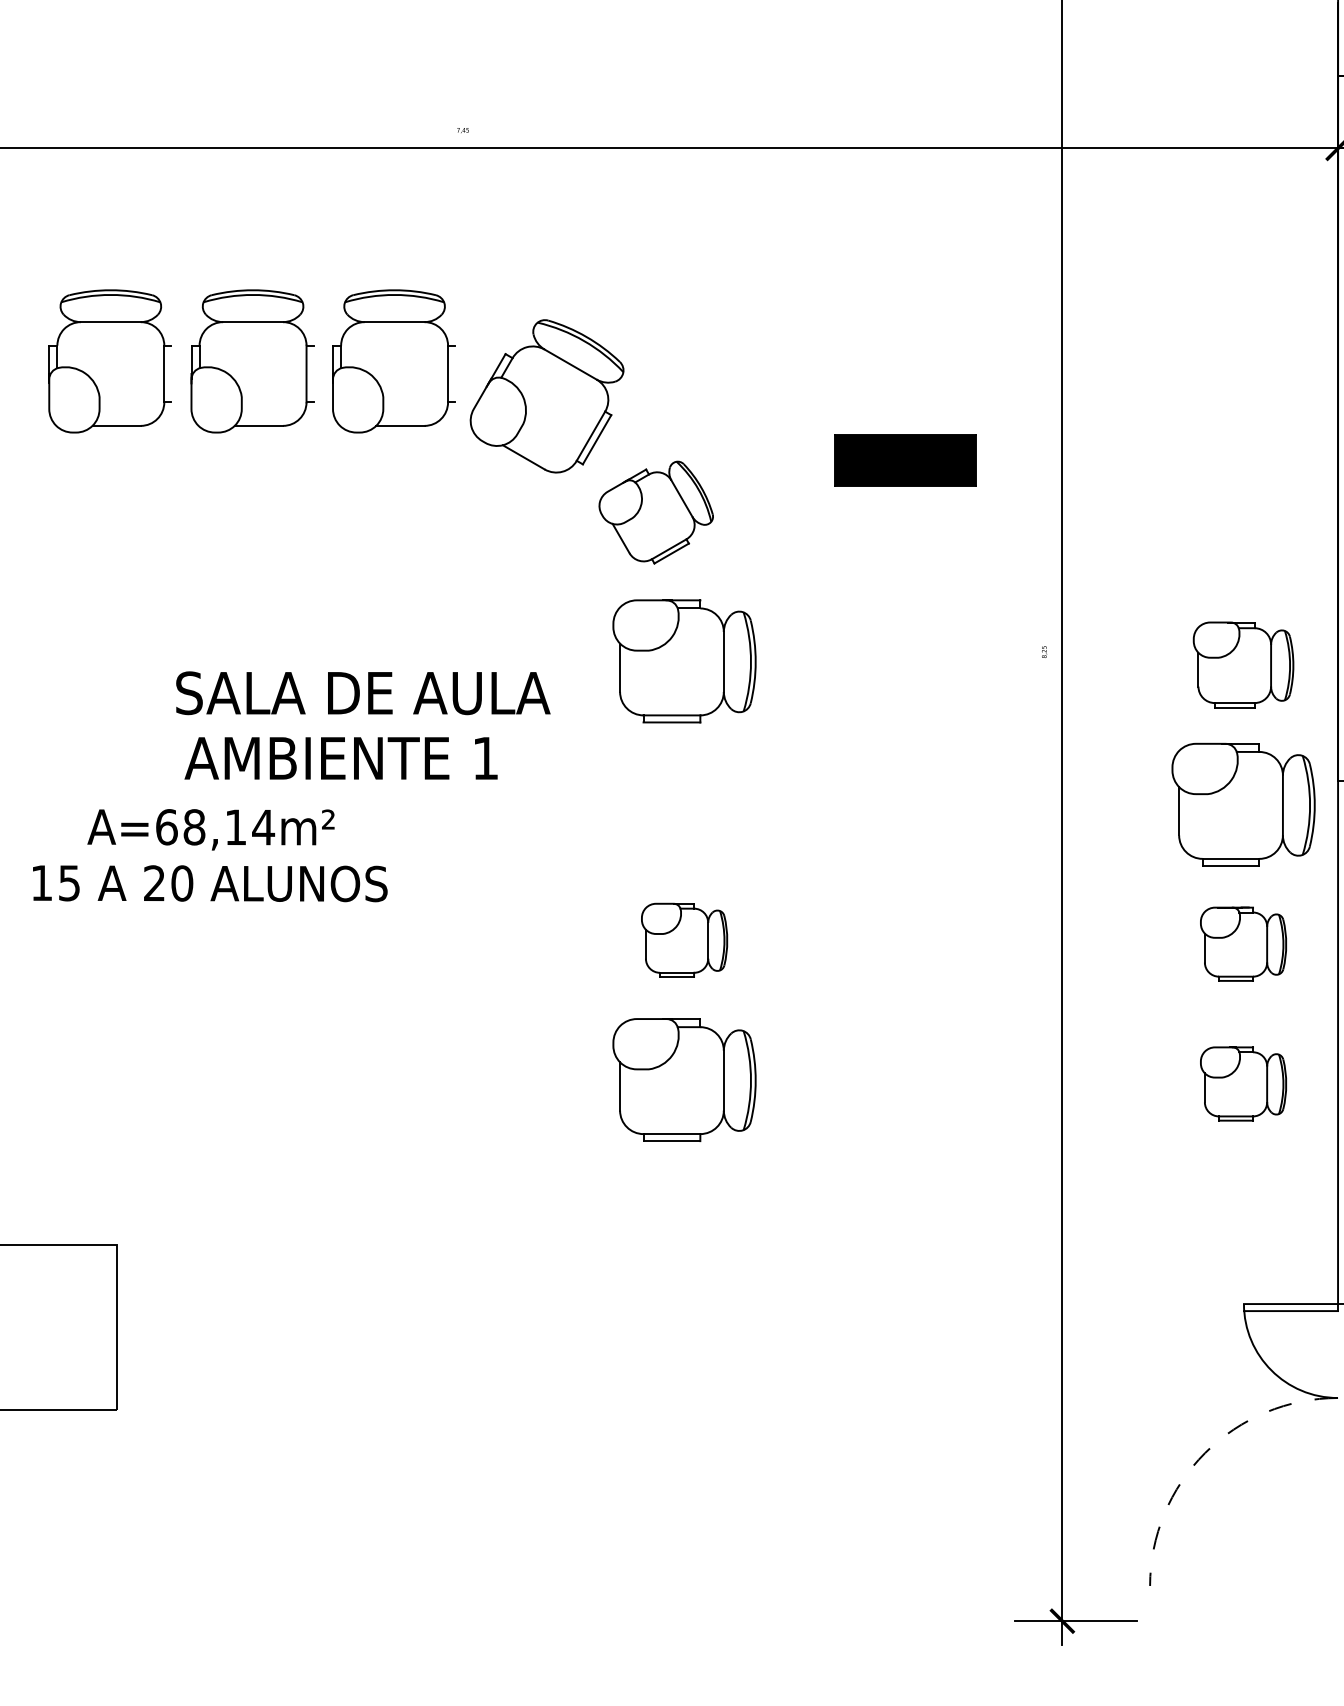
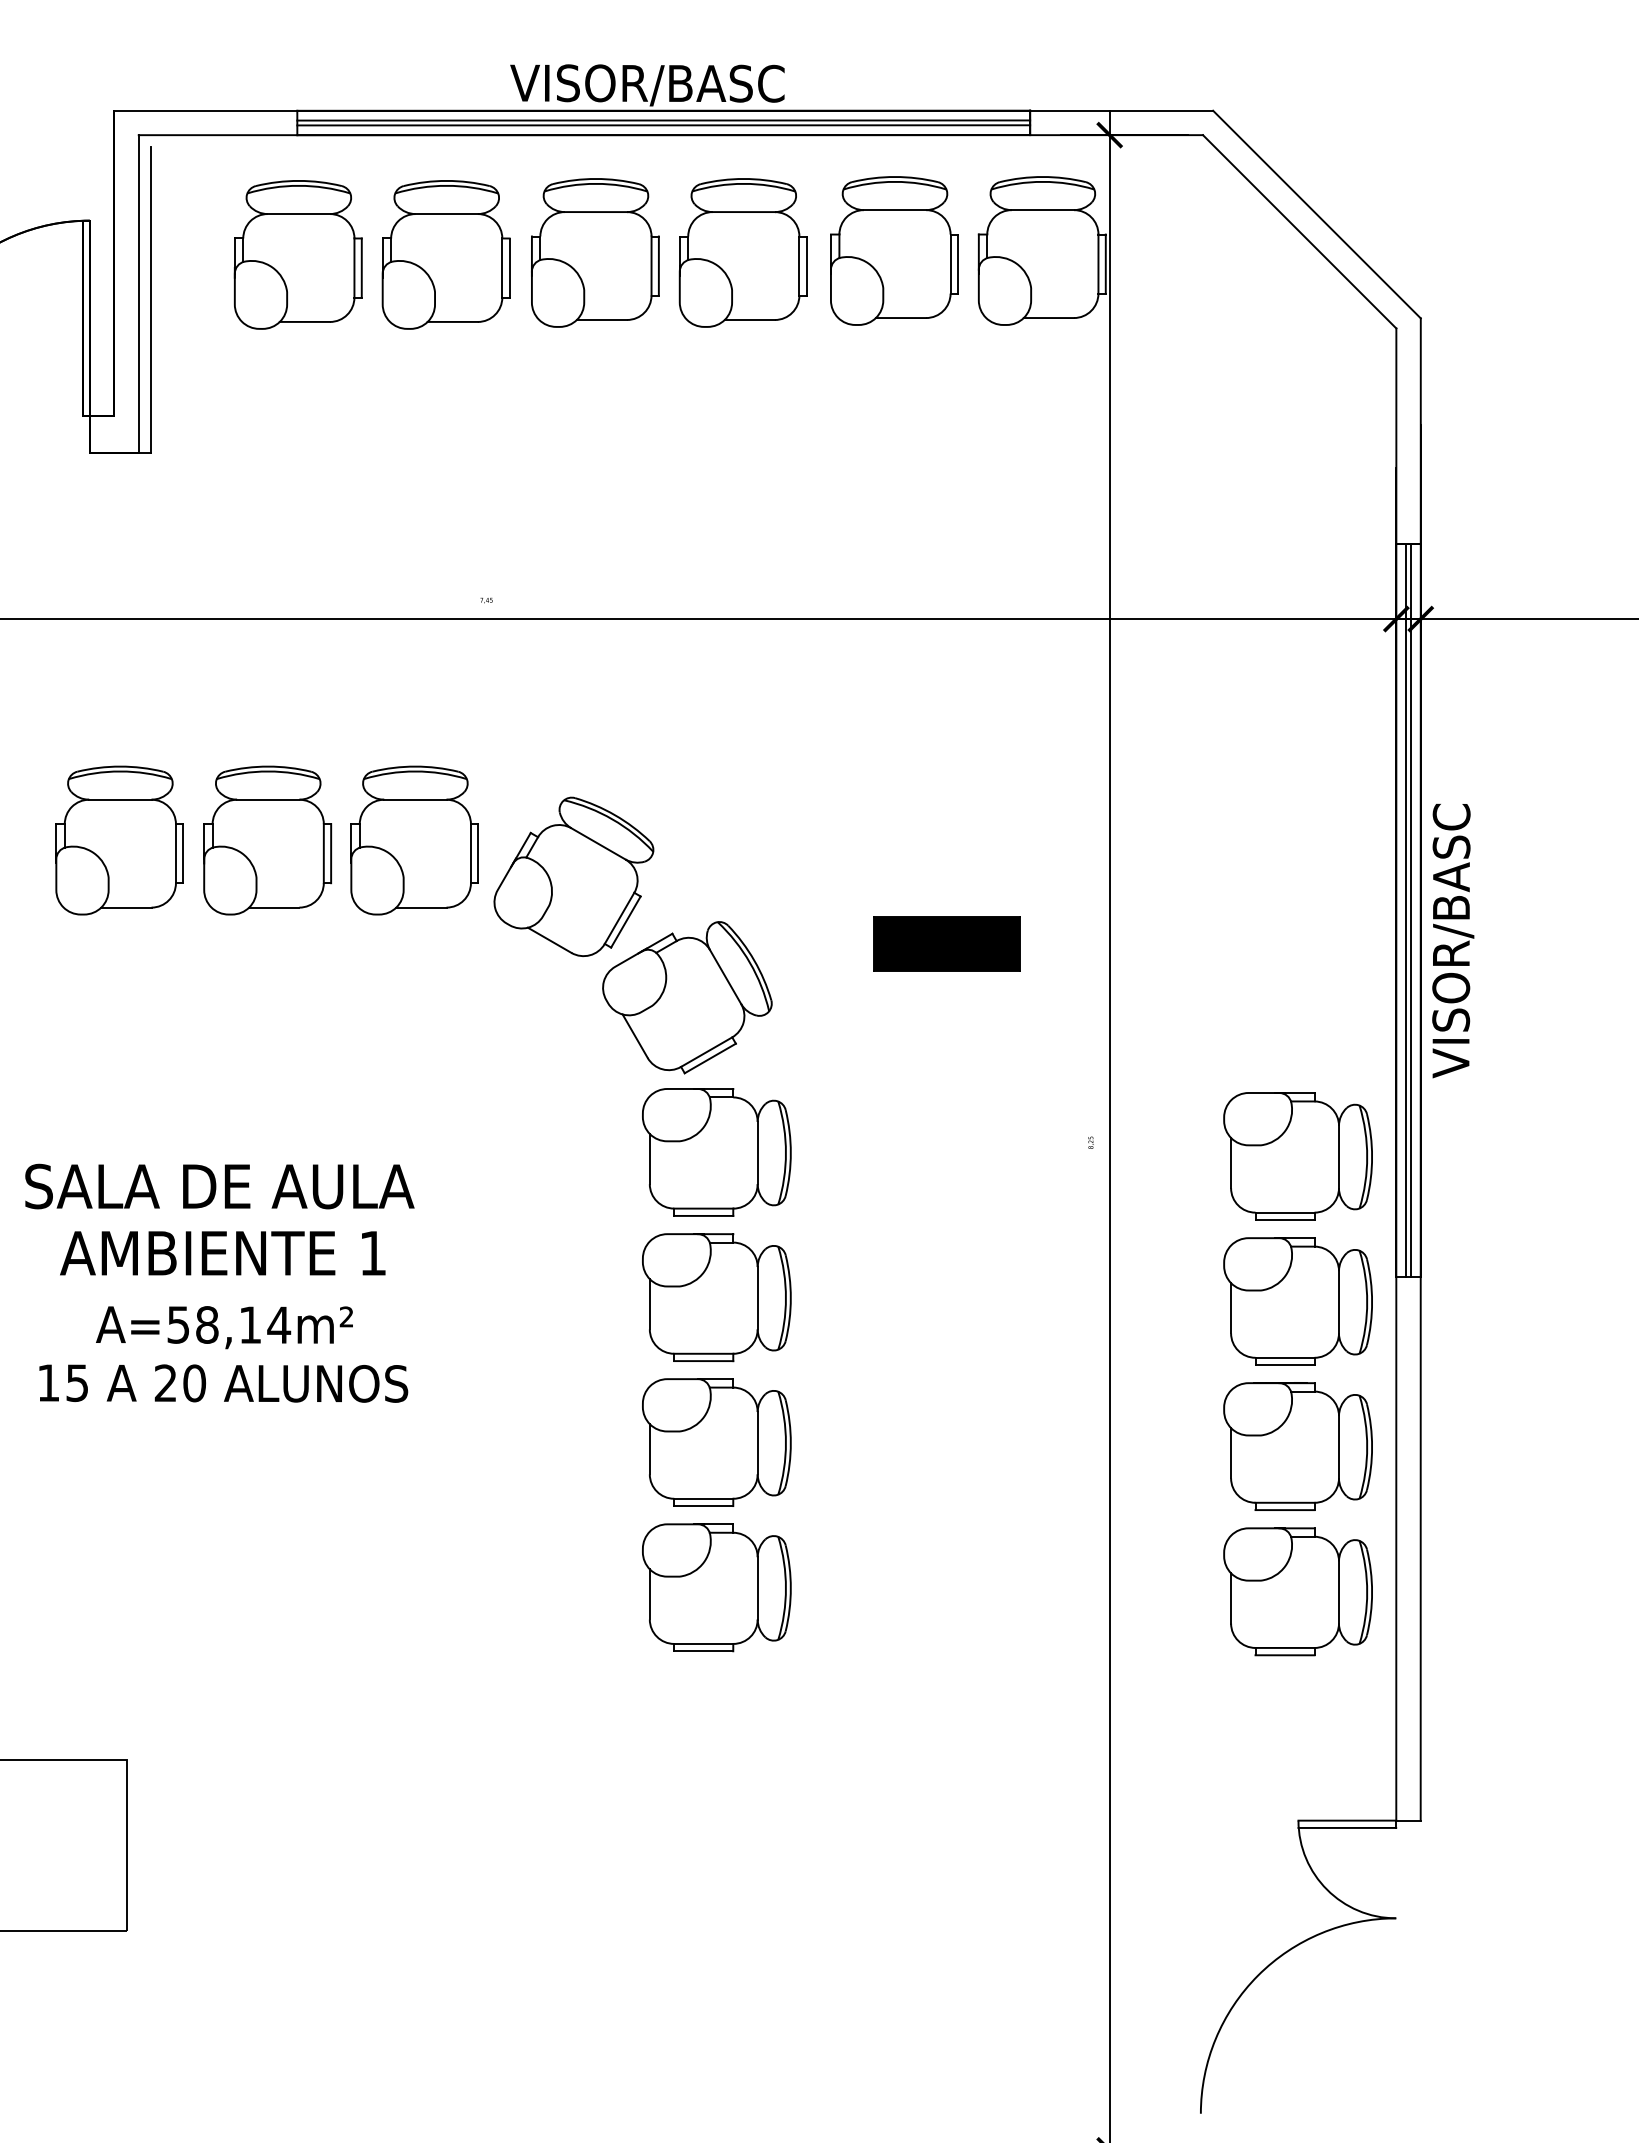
line: (171, 373) -> (183, 853), added
line: (313, 373) -> (331, 853), added
line: (455, 373) -> (478, 853), added
part: (656, 512) -> (687, 997), size x1.43
part: (1243, 665) -> (1297, 1156), size x1.43
text: (362, 693) -> (219, 1186), moved
text: (340, 758) -> (222, 1253), moved
part: (684, 800) -> (716, 1297), added
text: (166, 826) -> (178, 1324), A=68,14m² -> A=58,14m²
part: (684, 940) -> (716, 1442), size x1.67
part: (1243, 944) -> (1297, 1446), size x1.67
part: (1243, 1083) -> (1297, 1591), size x1.67
arc: (1205, 1452) -> (1258, 1975), dashed -> solid

